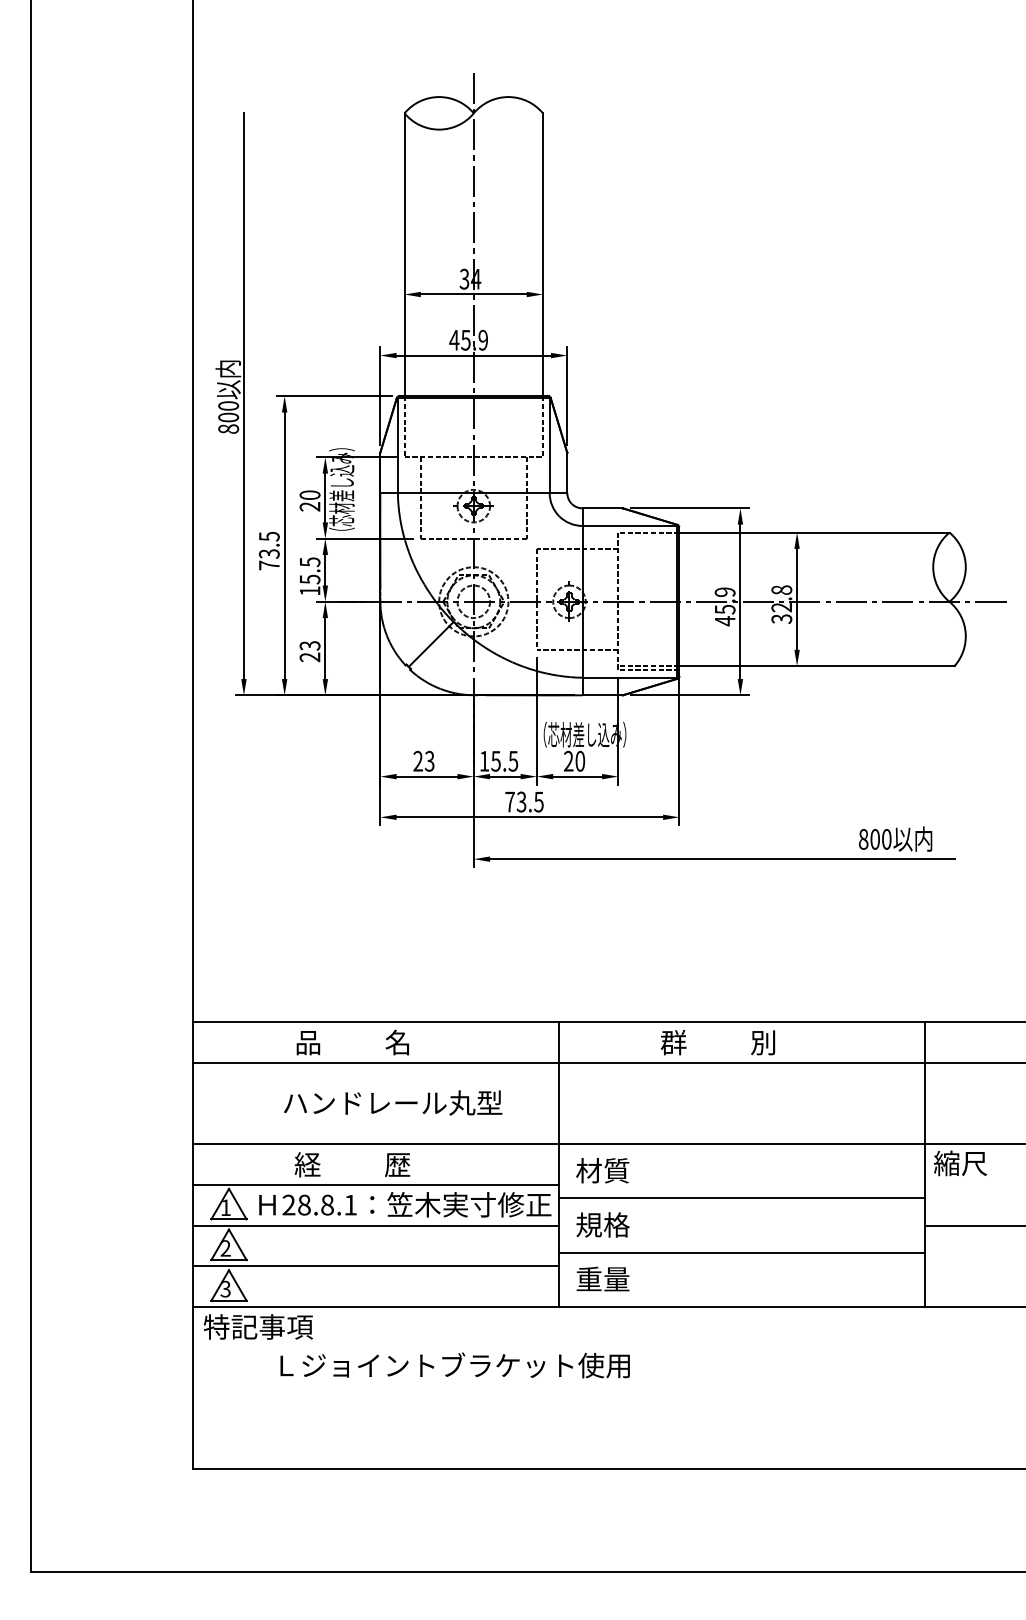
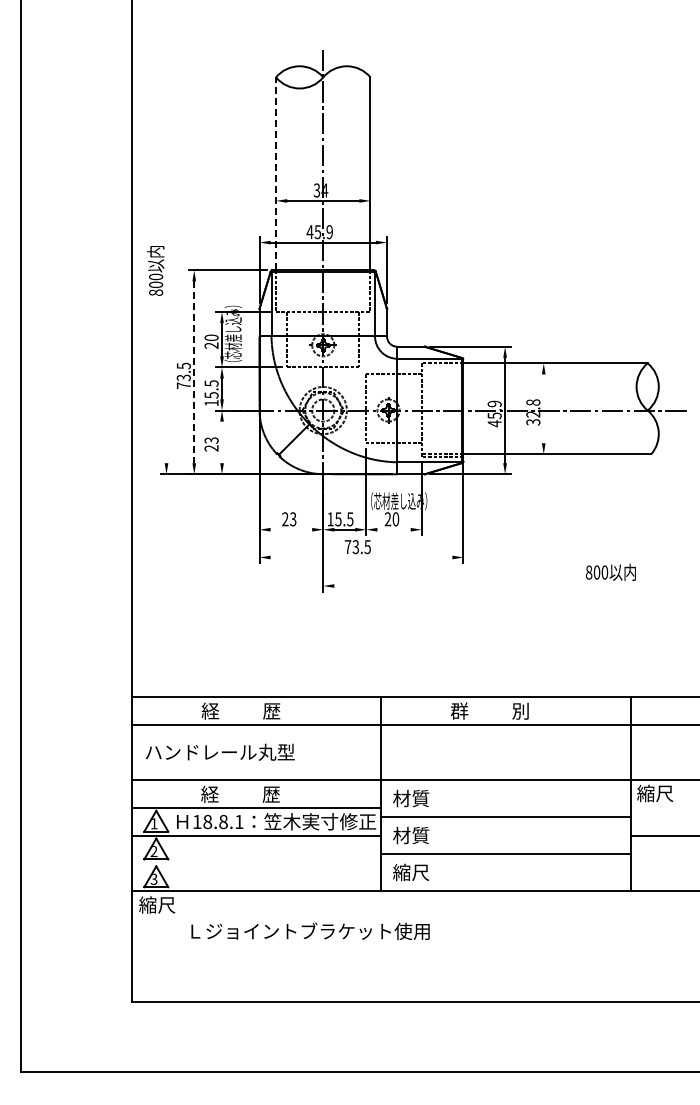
line: (405, 254) -> (276, 173), solid -> dashed
line: (243, 396) -> (166, 270), removed
line: (284, 546) -> (194, 372), solid -> dashed
line: (796, 598) -> (543, 408), removed
line: (326, 648) -> (222, 442), removed
line: (427, 776) -> (291, 529), removed
line: (576, 776) -> (393, 529), removed
line: (529, 817) -> (361, 557), removed
line: (721, 859) -> (492, 586), removed
text: (352, 1041) -> (240, 710), 品          名 -> 経          歴
text: (392, 1101) -> (219, 751), moved
text: (287, 1204) -> (196, 821), 28.8.1 -> 18.8.1
text: (603, 1224) -> (411, 835), 規格 -> 材質
line: (375, 1266) -> (256, 863), removed
text: (603, 1279) -> (411, 872), 重量 -> 縮尺
text: (258, 1326) -> (176, 904), 特記事項 -> 縮尺

